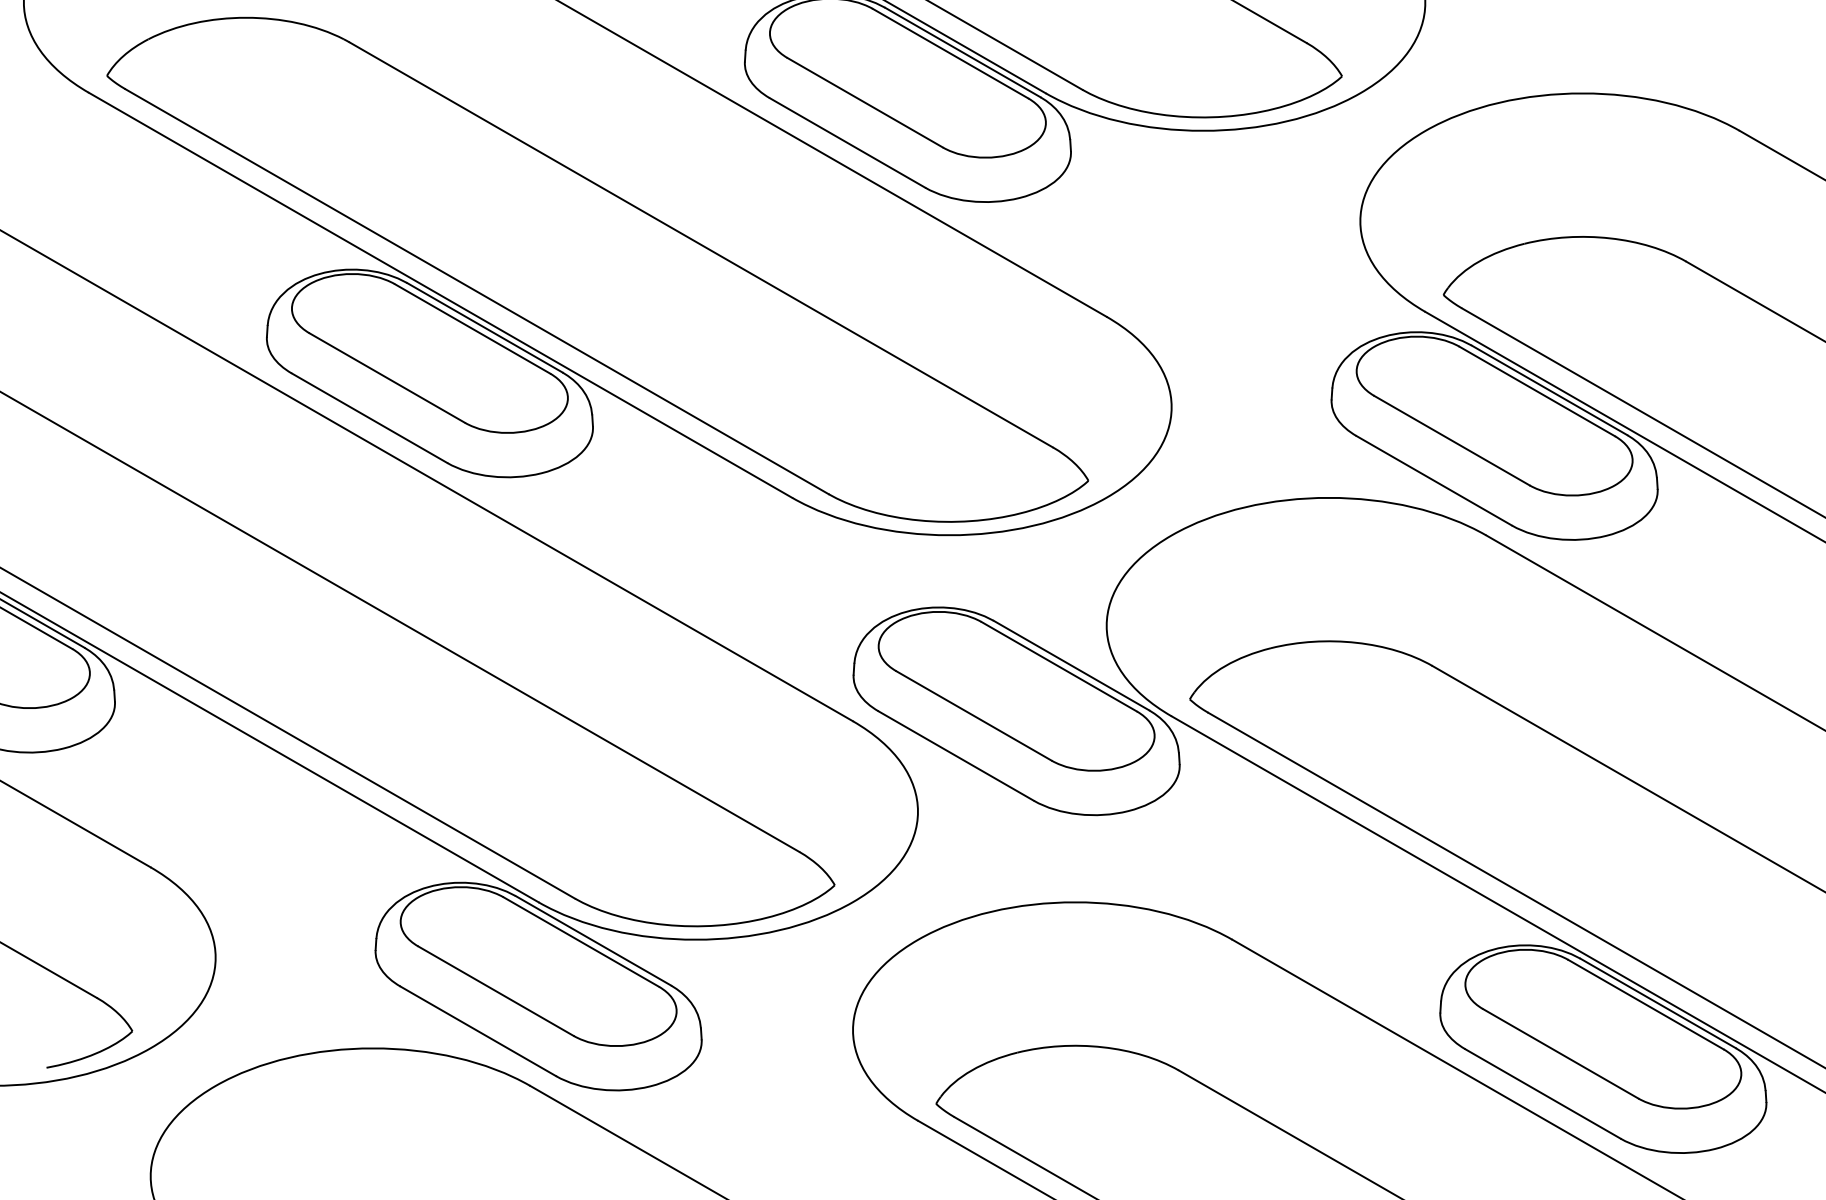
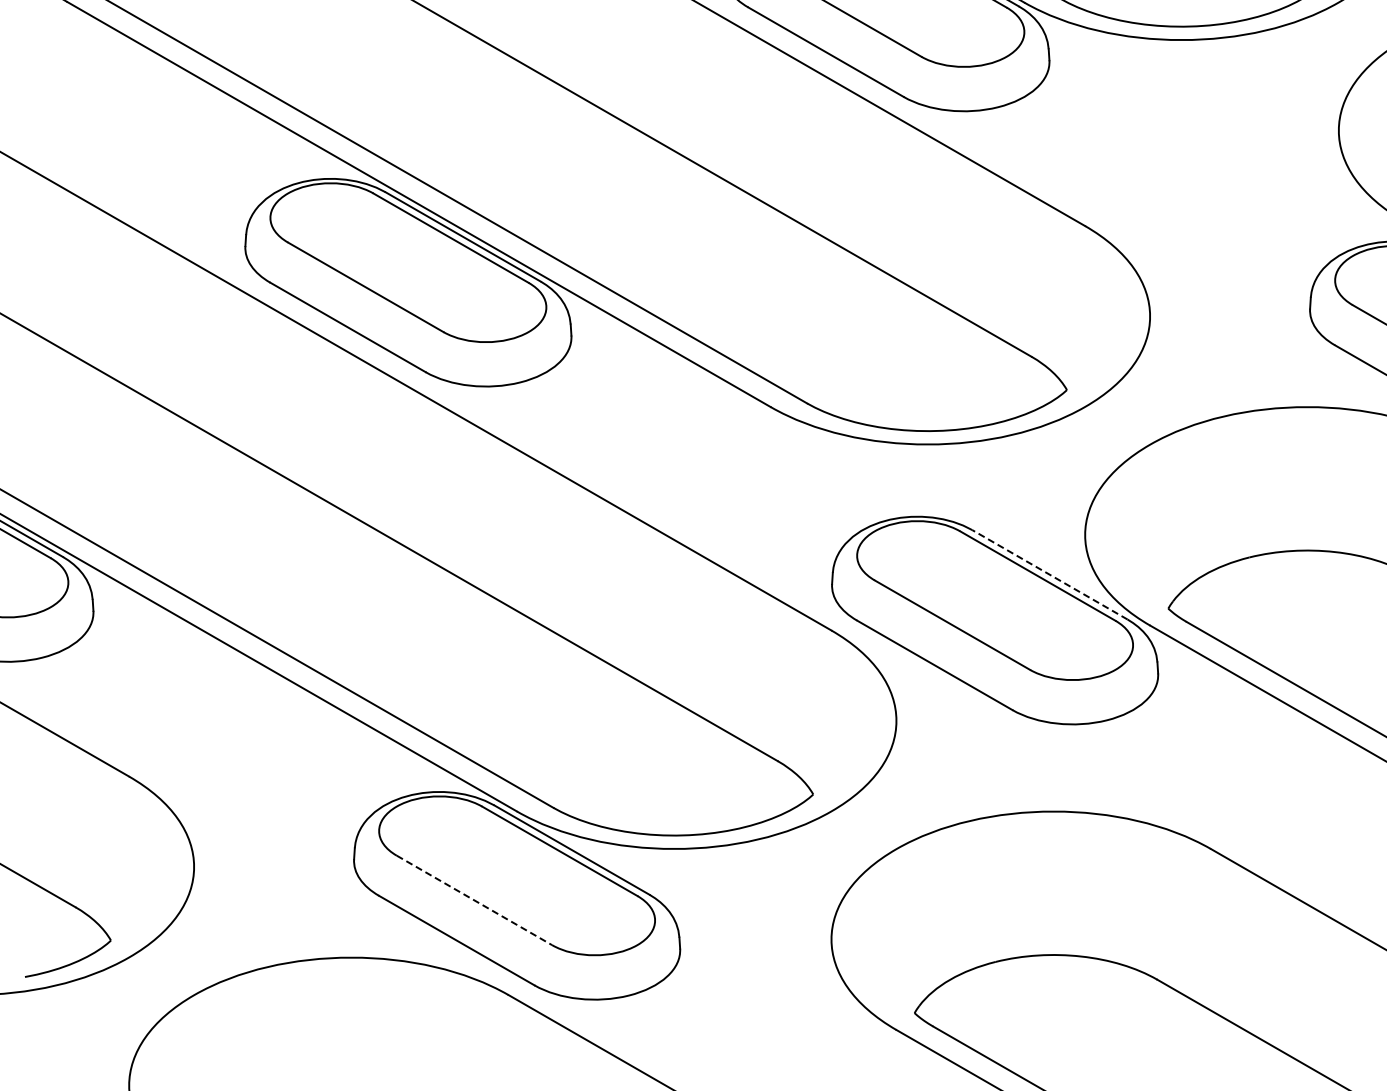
line: (1071, 665) -> (1049, 574), solid -> dashed
line: (496, 991) -> (474, 900), solid -> dashed

